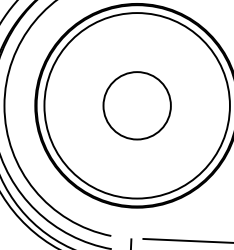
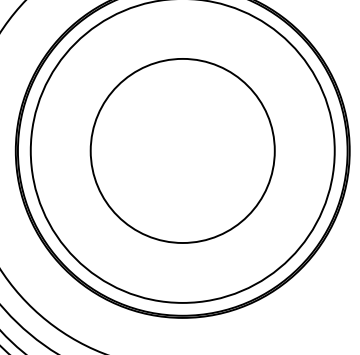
circle: (137, 105) -> (183, 150), size x1.67

